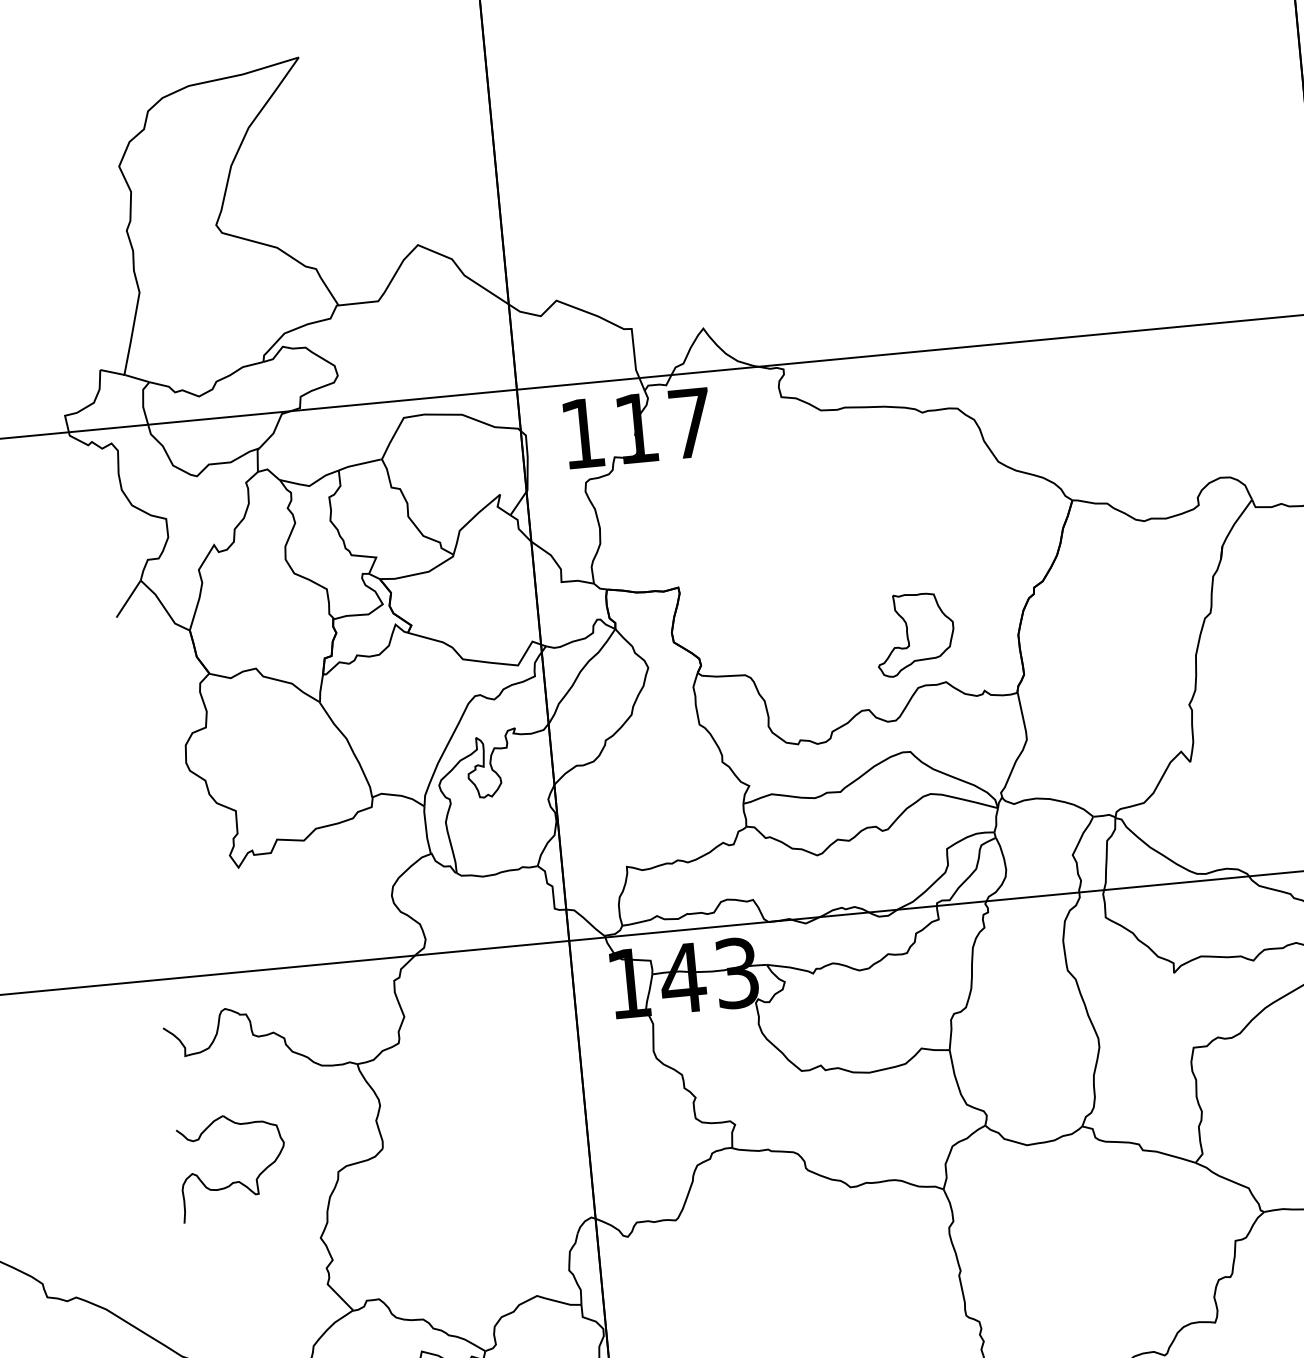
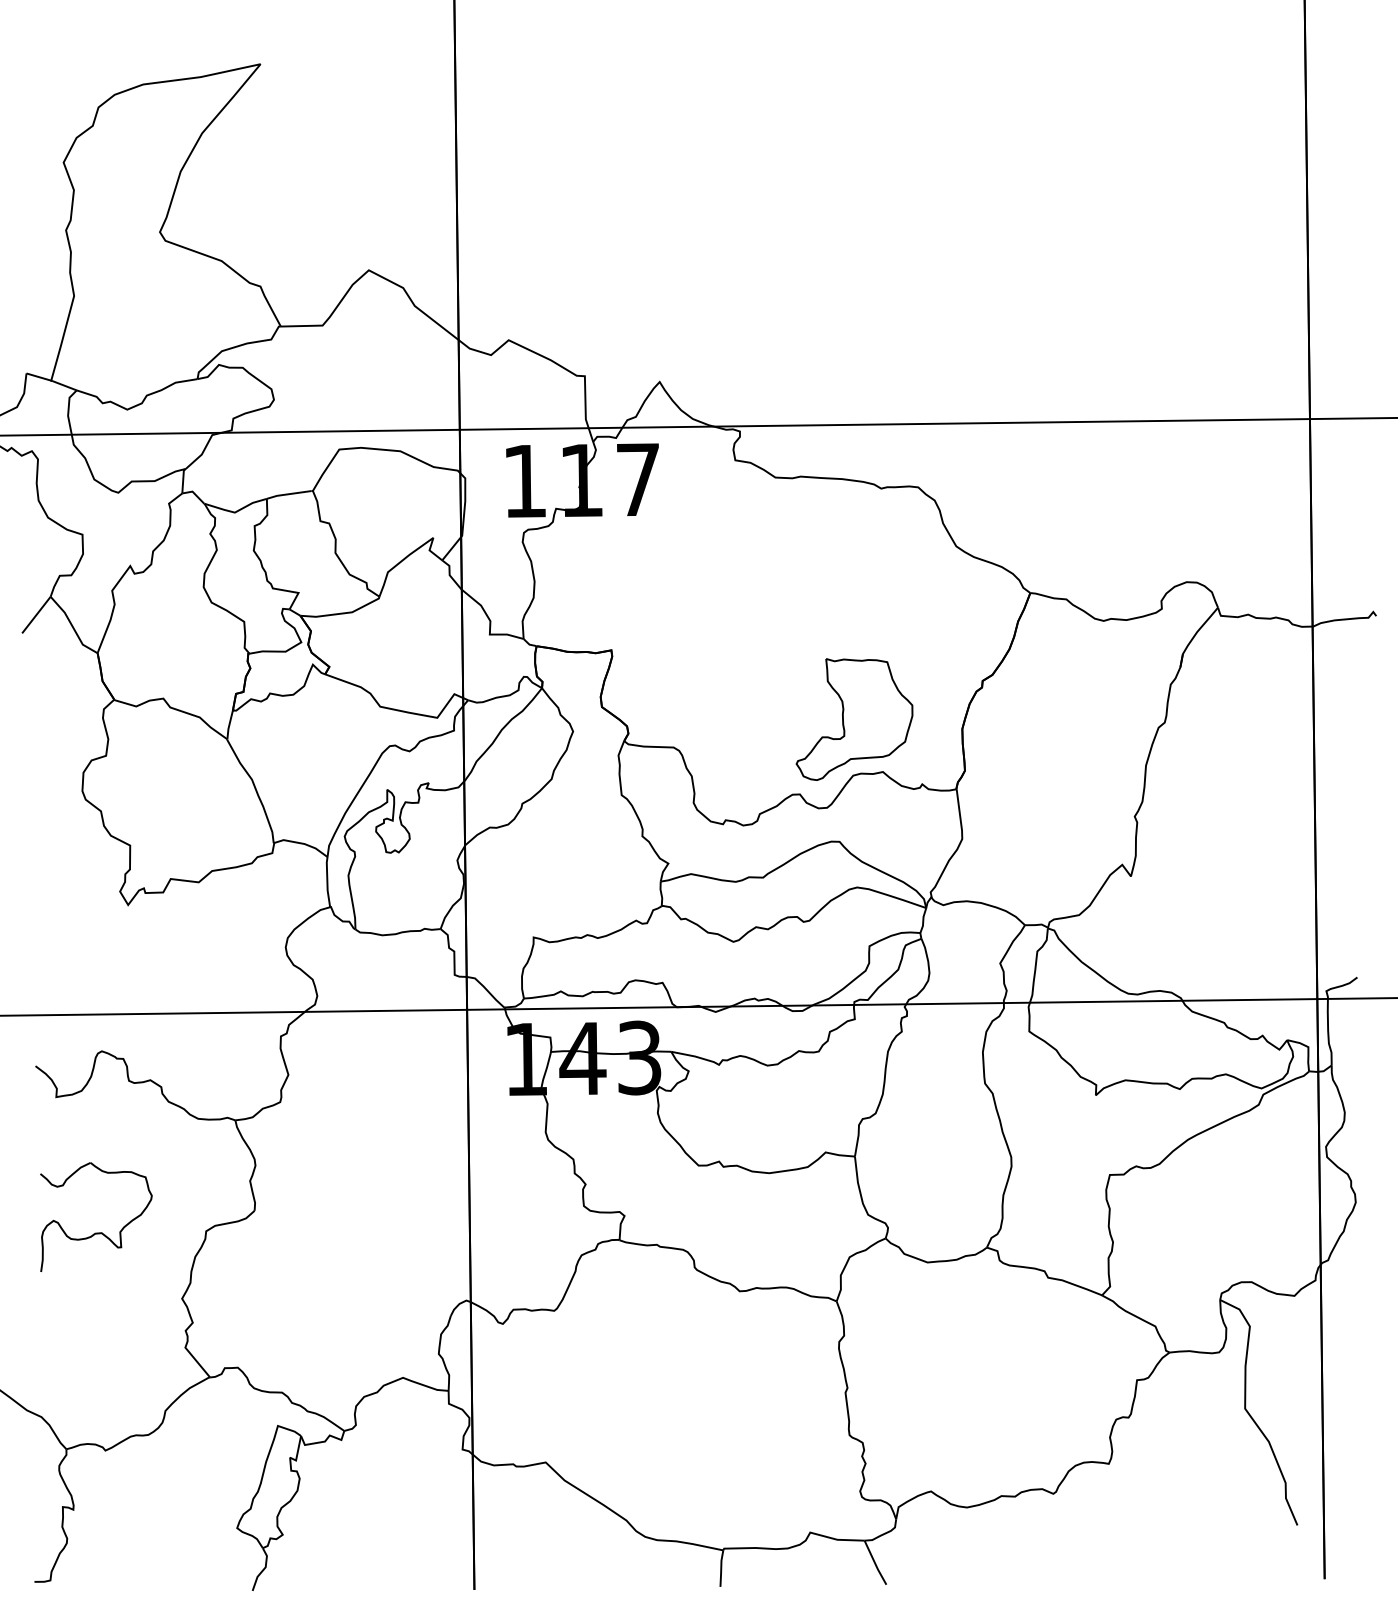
part: (915, 634) -> (854, 719), size x1.43

